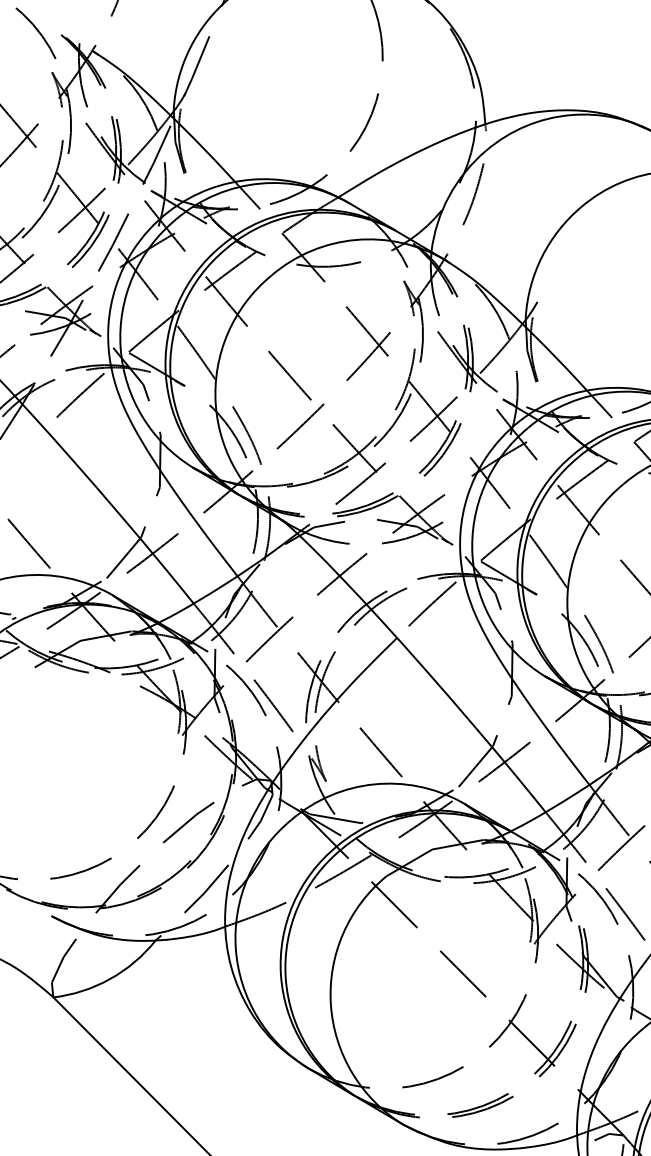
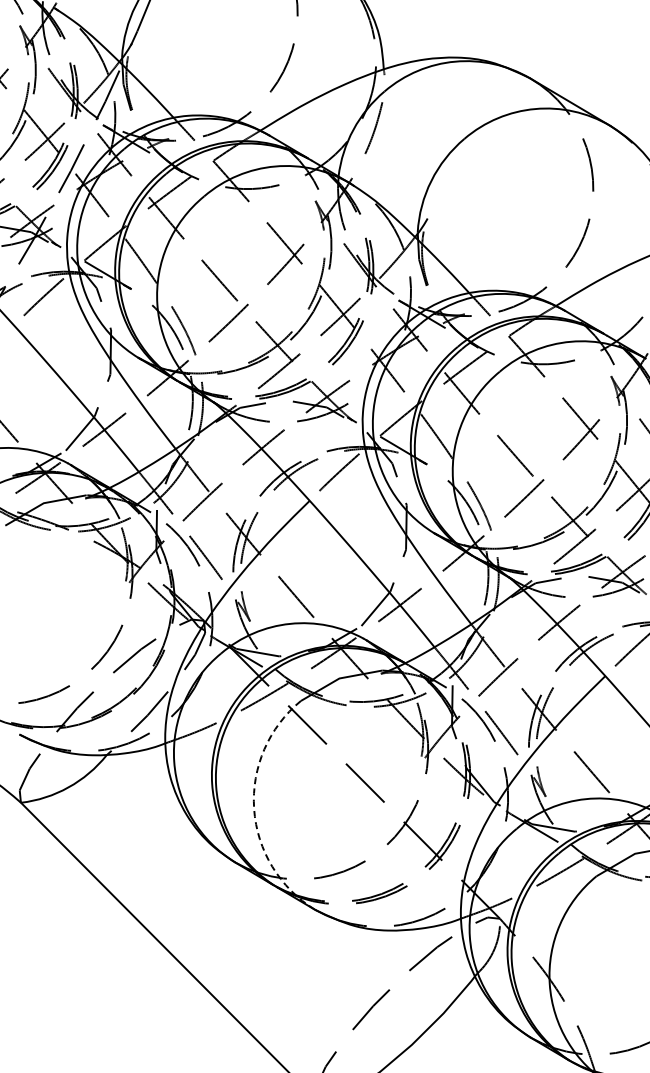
arc: (331, 1005) -> (254, 809), solid -> dashed

